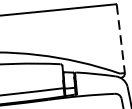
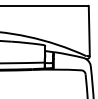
line: (121, 39) -> (89, 31), dashed -> solid

